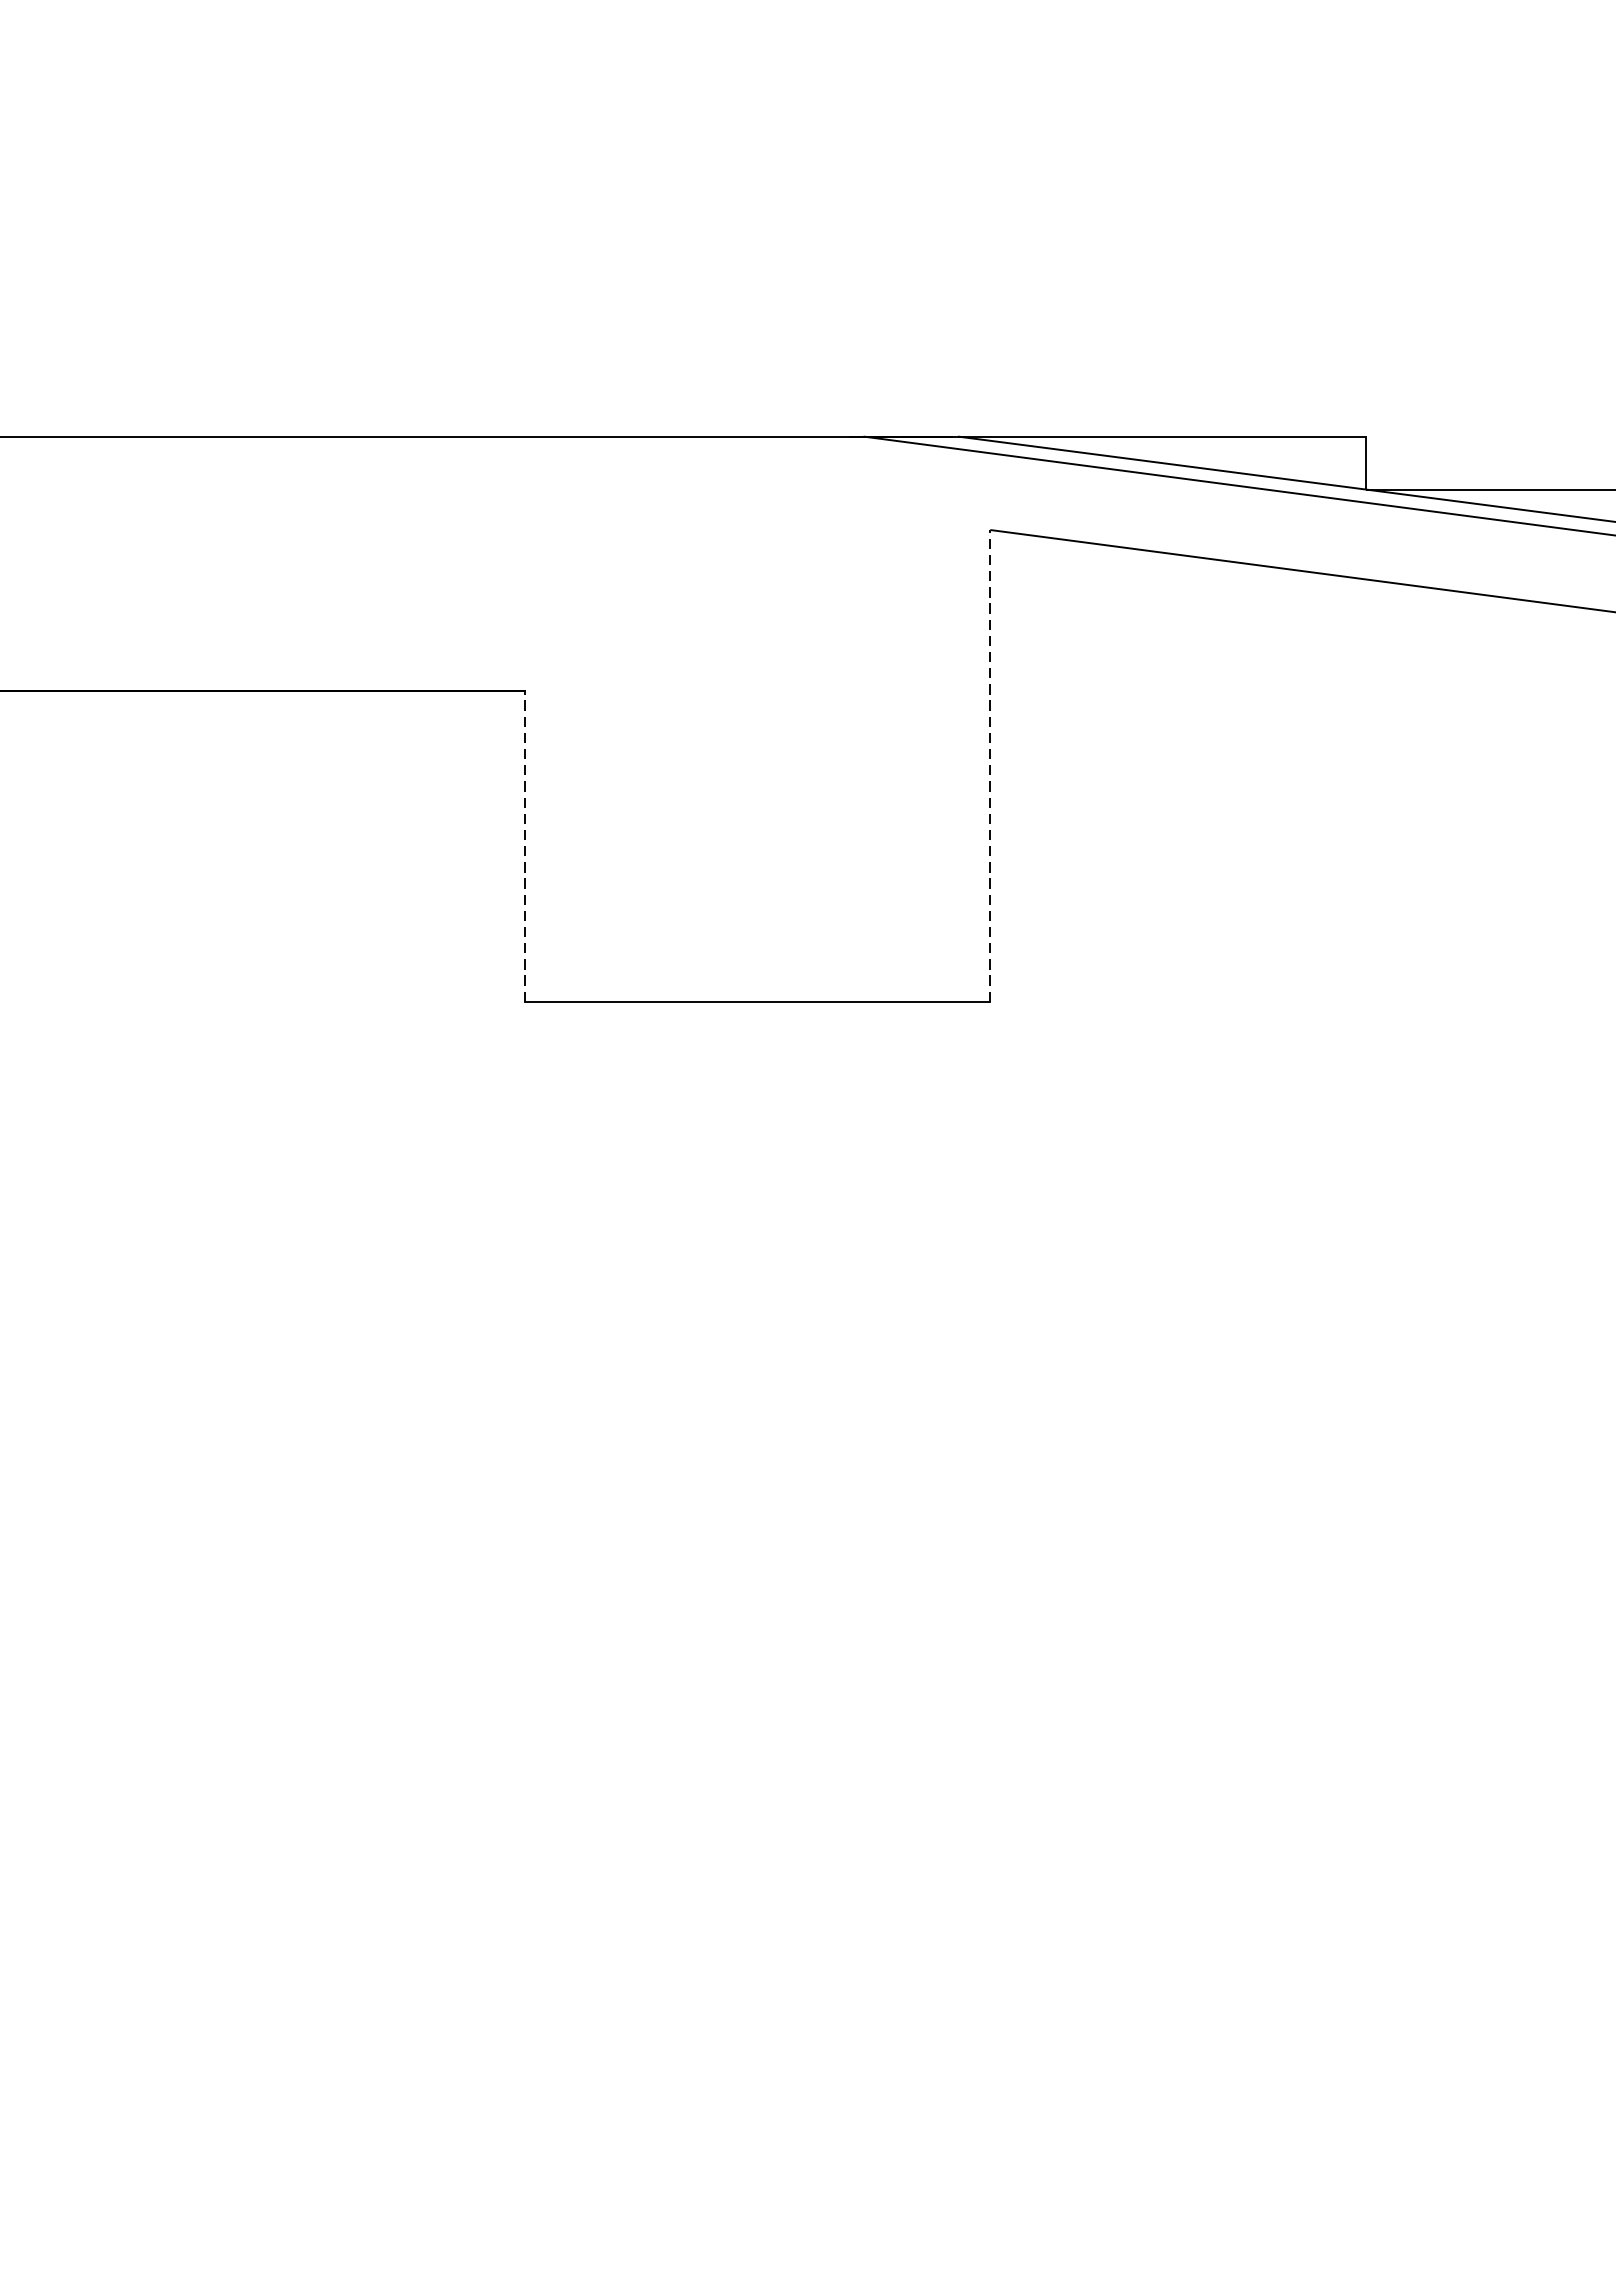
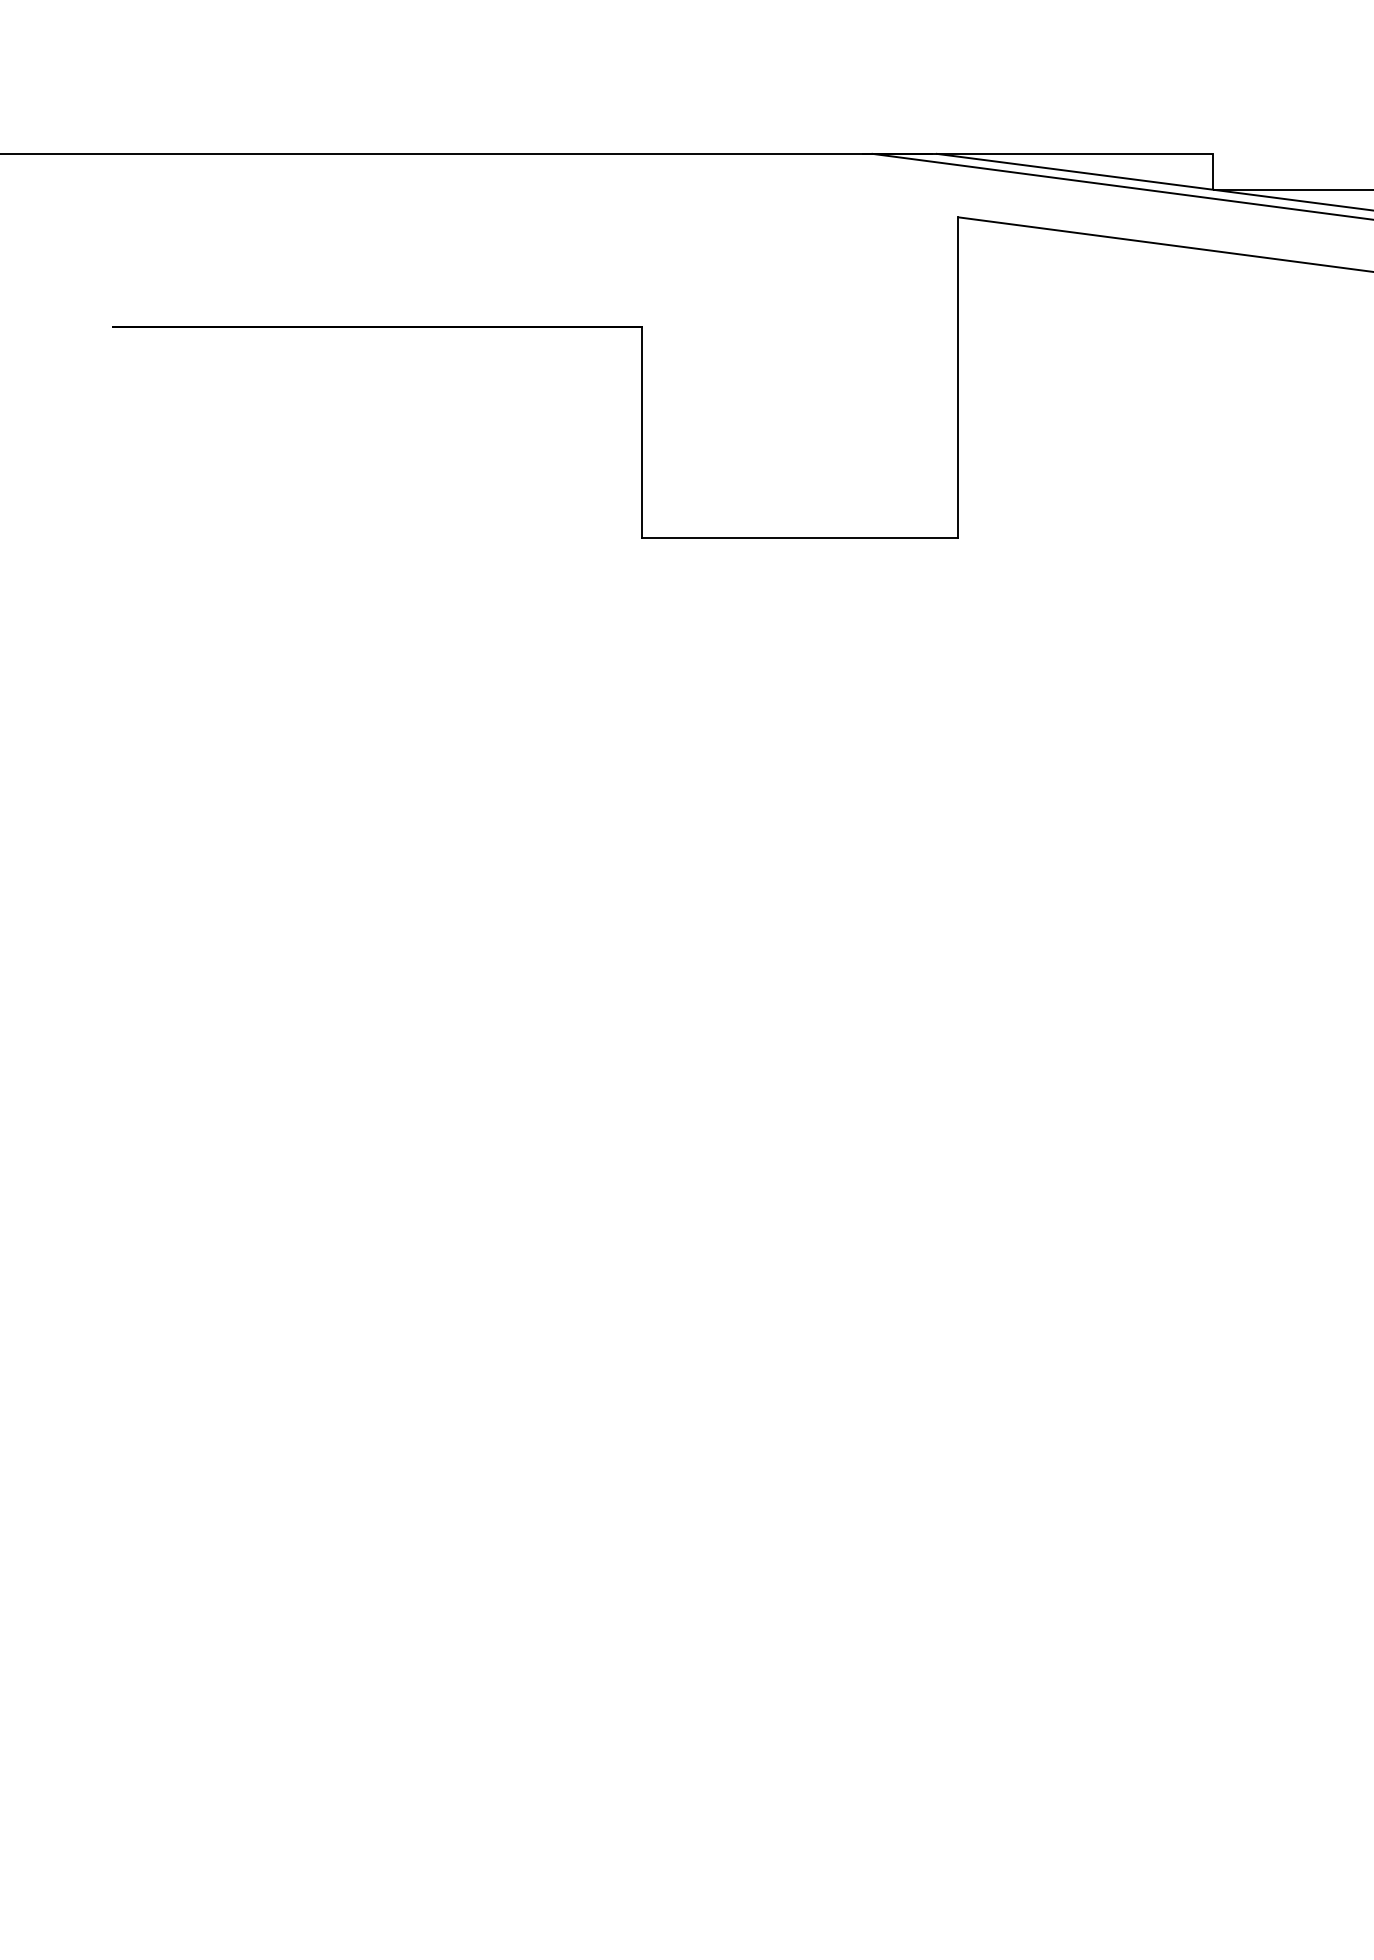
line: (990, 765) -> (958, 377), dashed -> solid
line: (526, 846) -> (642, 432), dashed -> solid

